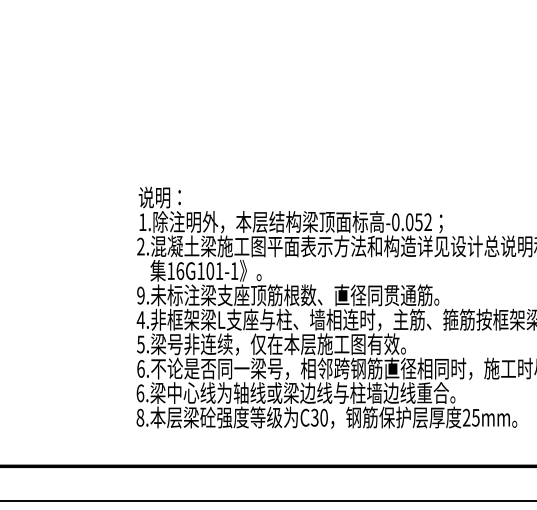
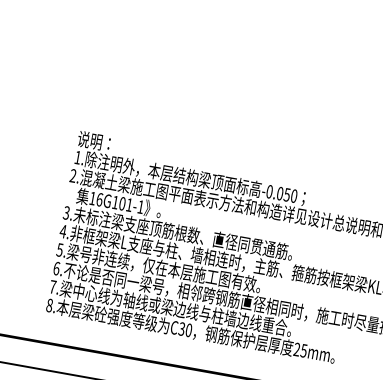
text: (427, 222) -> (293, 196), -0.052 -> -0.050
text: (140, 295) -> (66, 212), 9. -> 3.
text: (140, 393) -> (53, 287), 6. -> 7.

